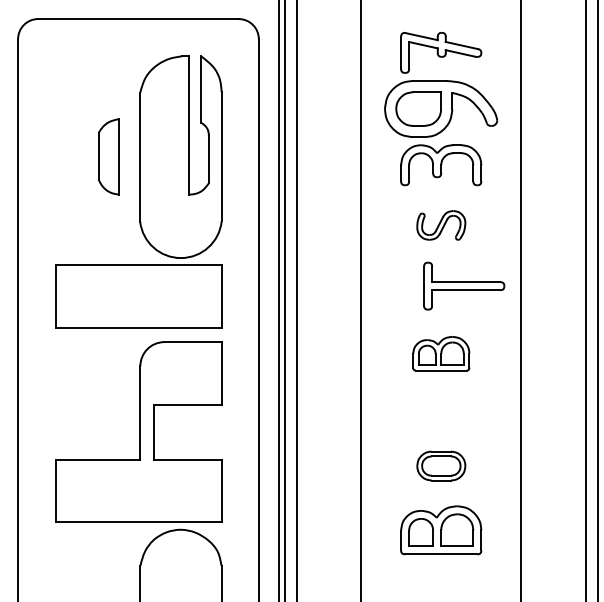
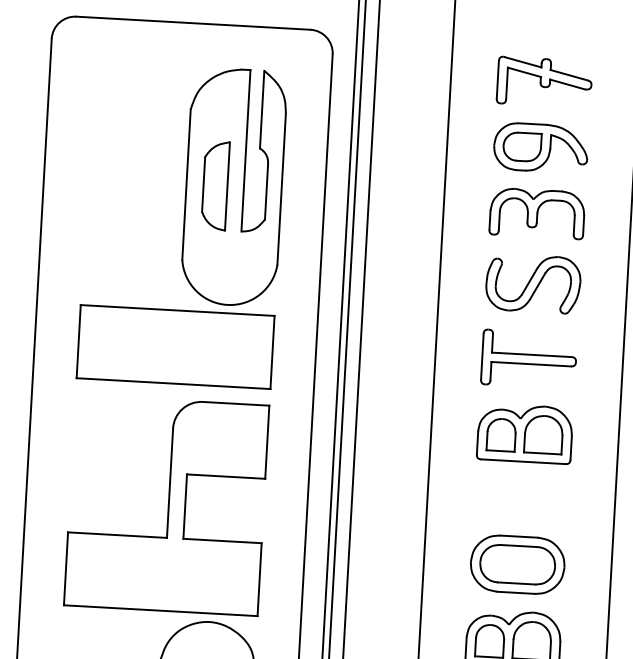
part: (441, 108) -> (541, 147), size x0.71
part: (108, 156) -> (214, 185), moved
part: (441, 225) -> (533, 283), size x1.67
part: (464, 285) -> (529, 358), moved
part: (441, 353) -> (525, 433), size x1.43
part: (441, 465) -> (518, 564), size x1.67

